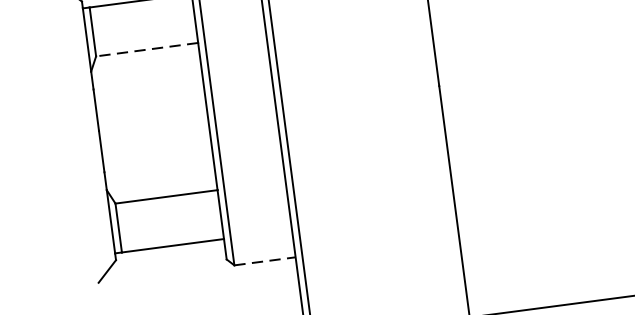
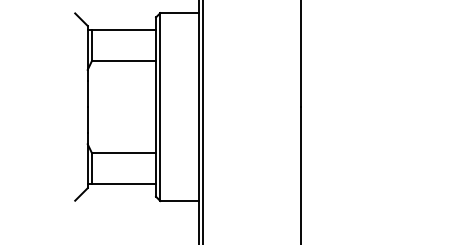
line: (146, 49) -> (123, 60), dashed -> solid
line: (266, 261) -> (180, 201), dashed -> solid

